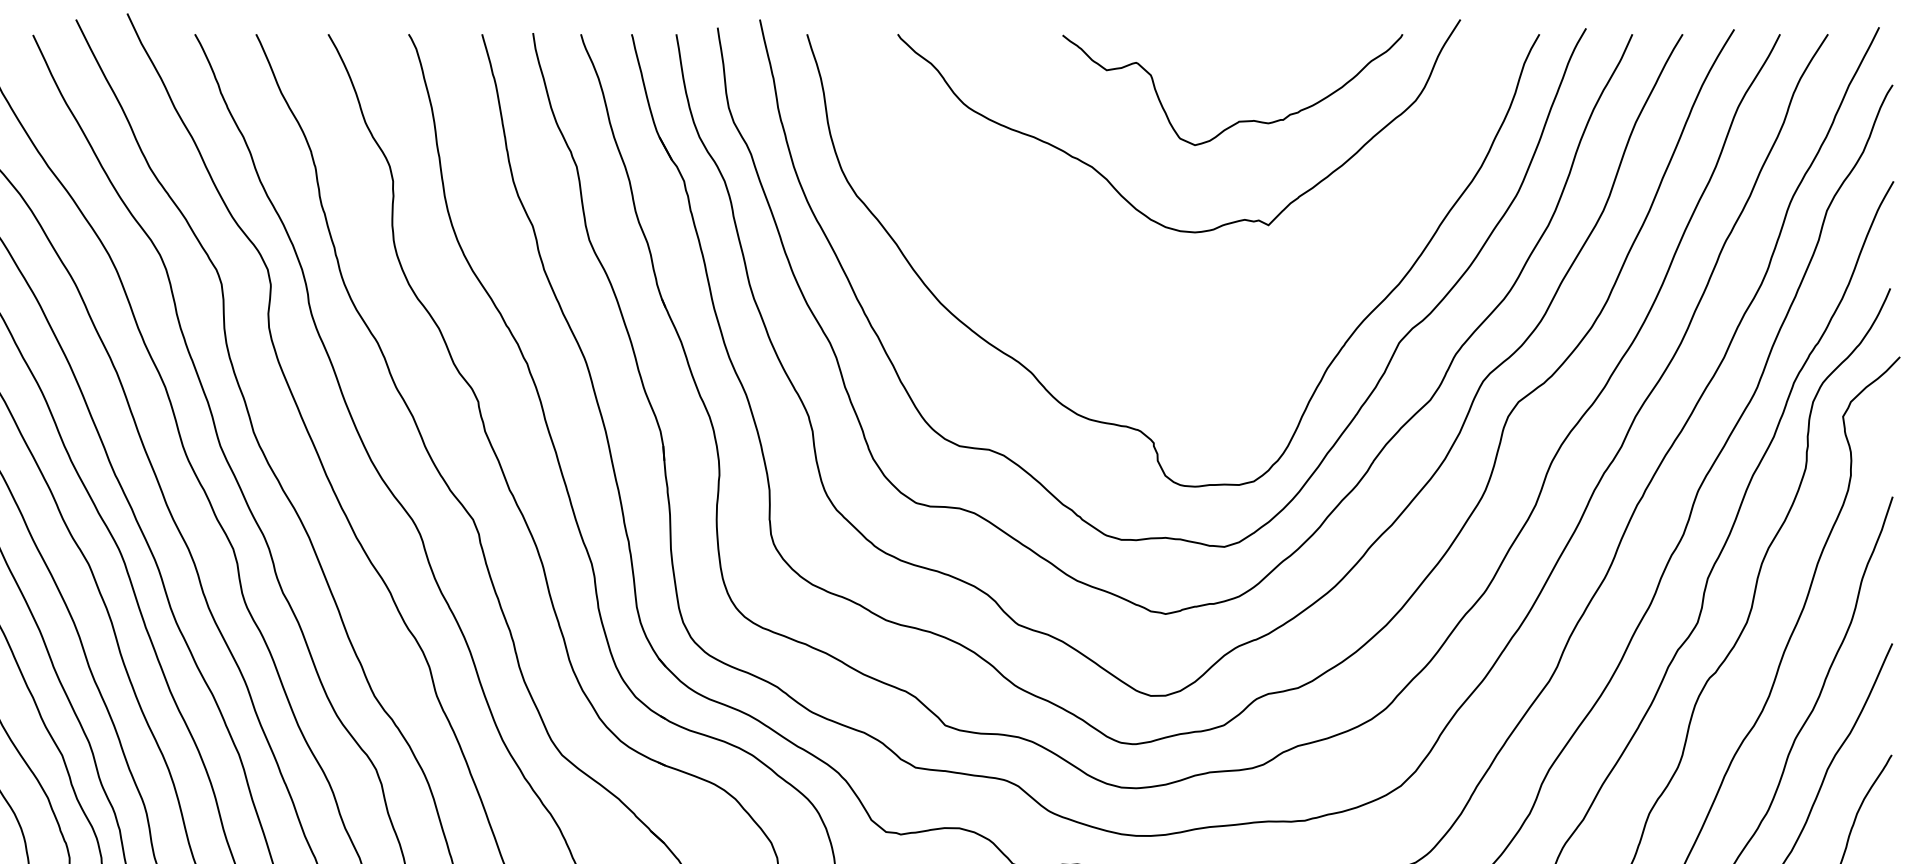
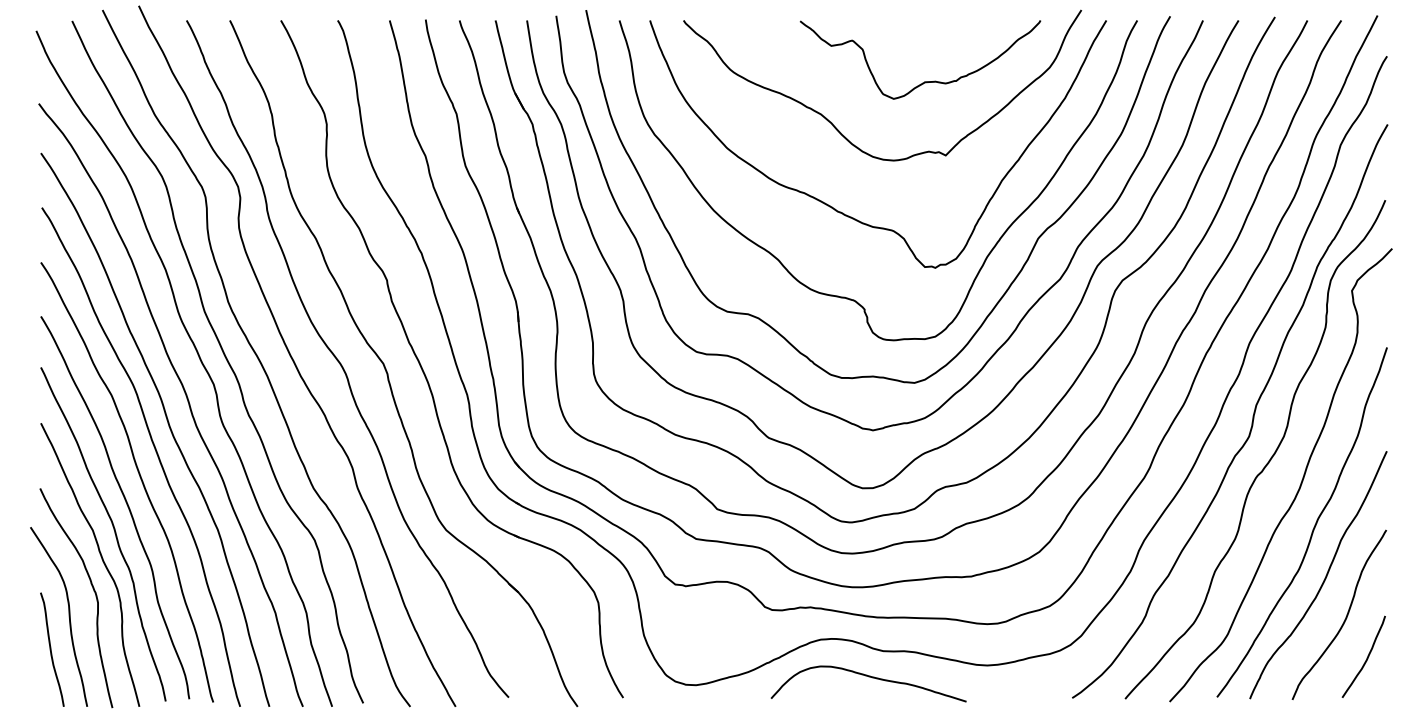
curve: (1122, 305) -> (842, 212), added

